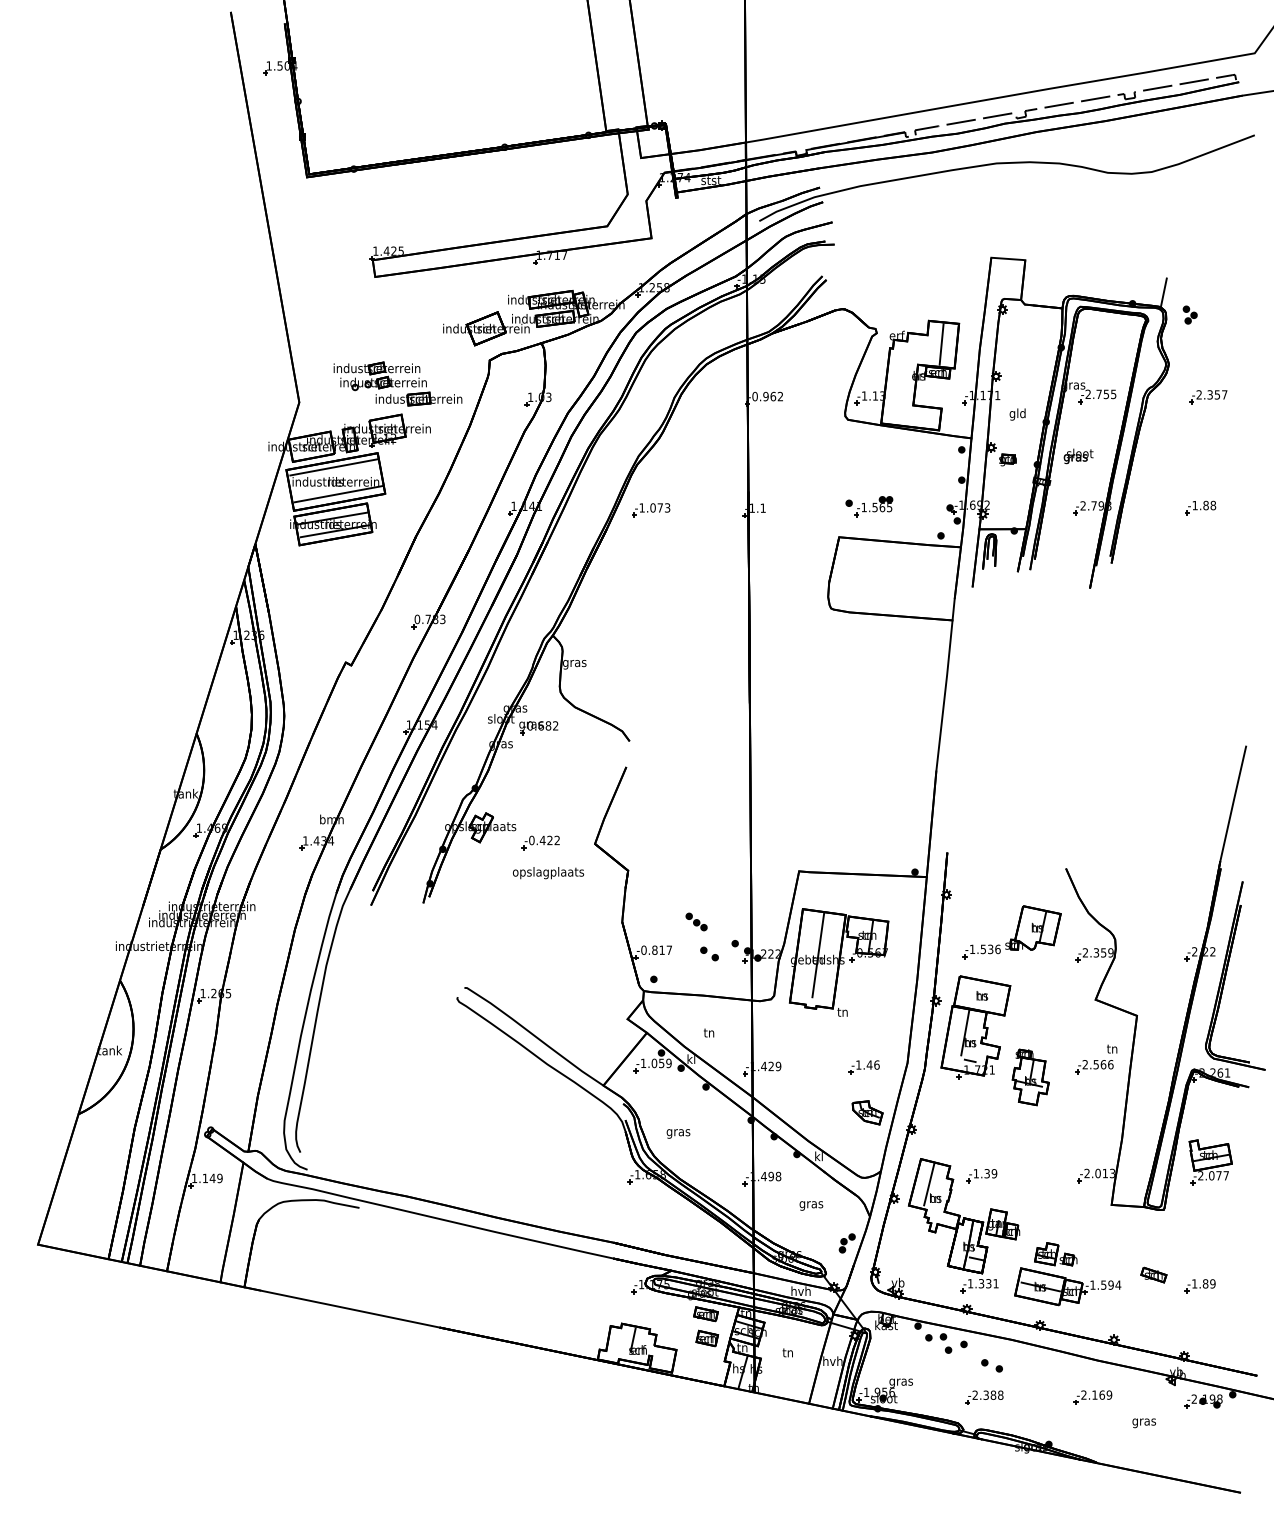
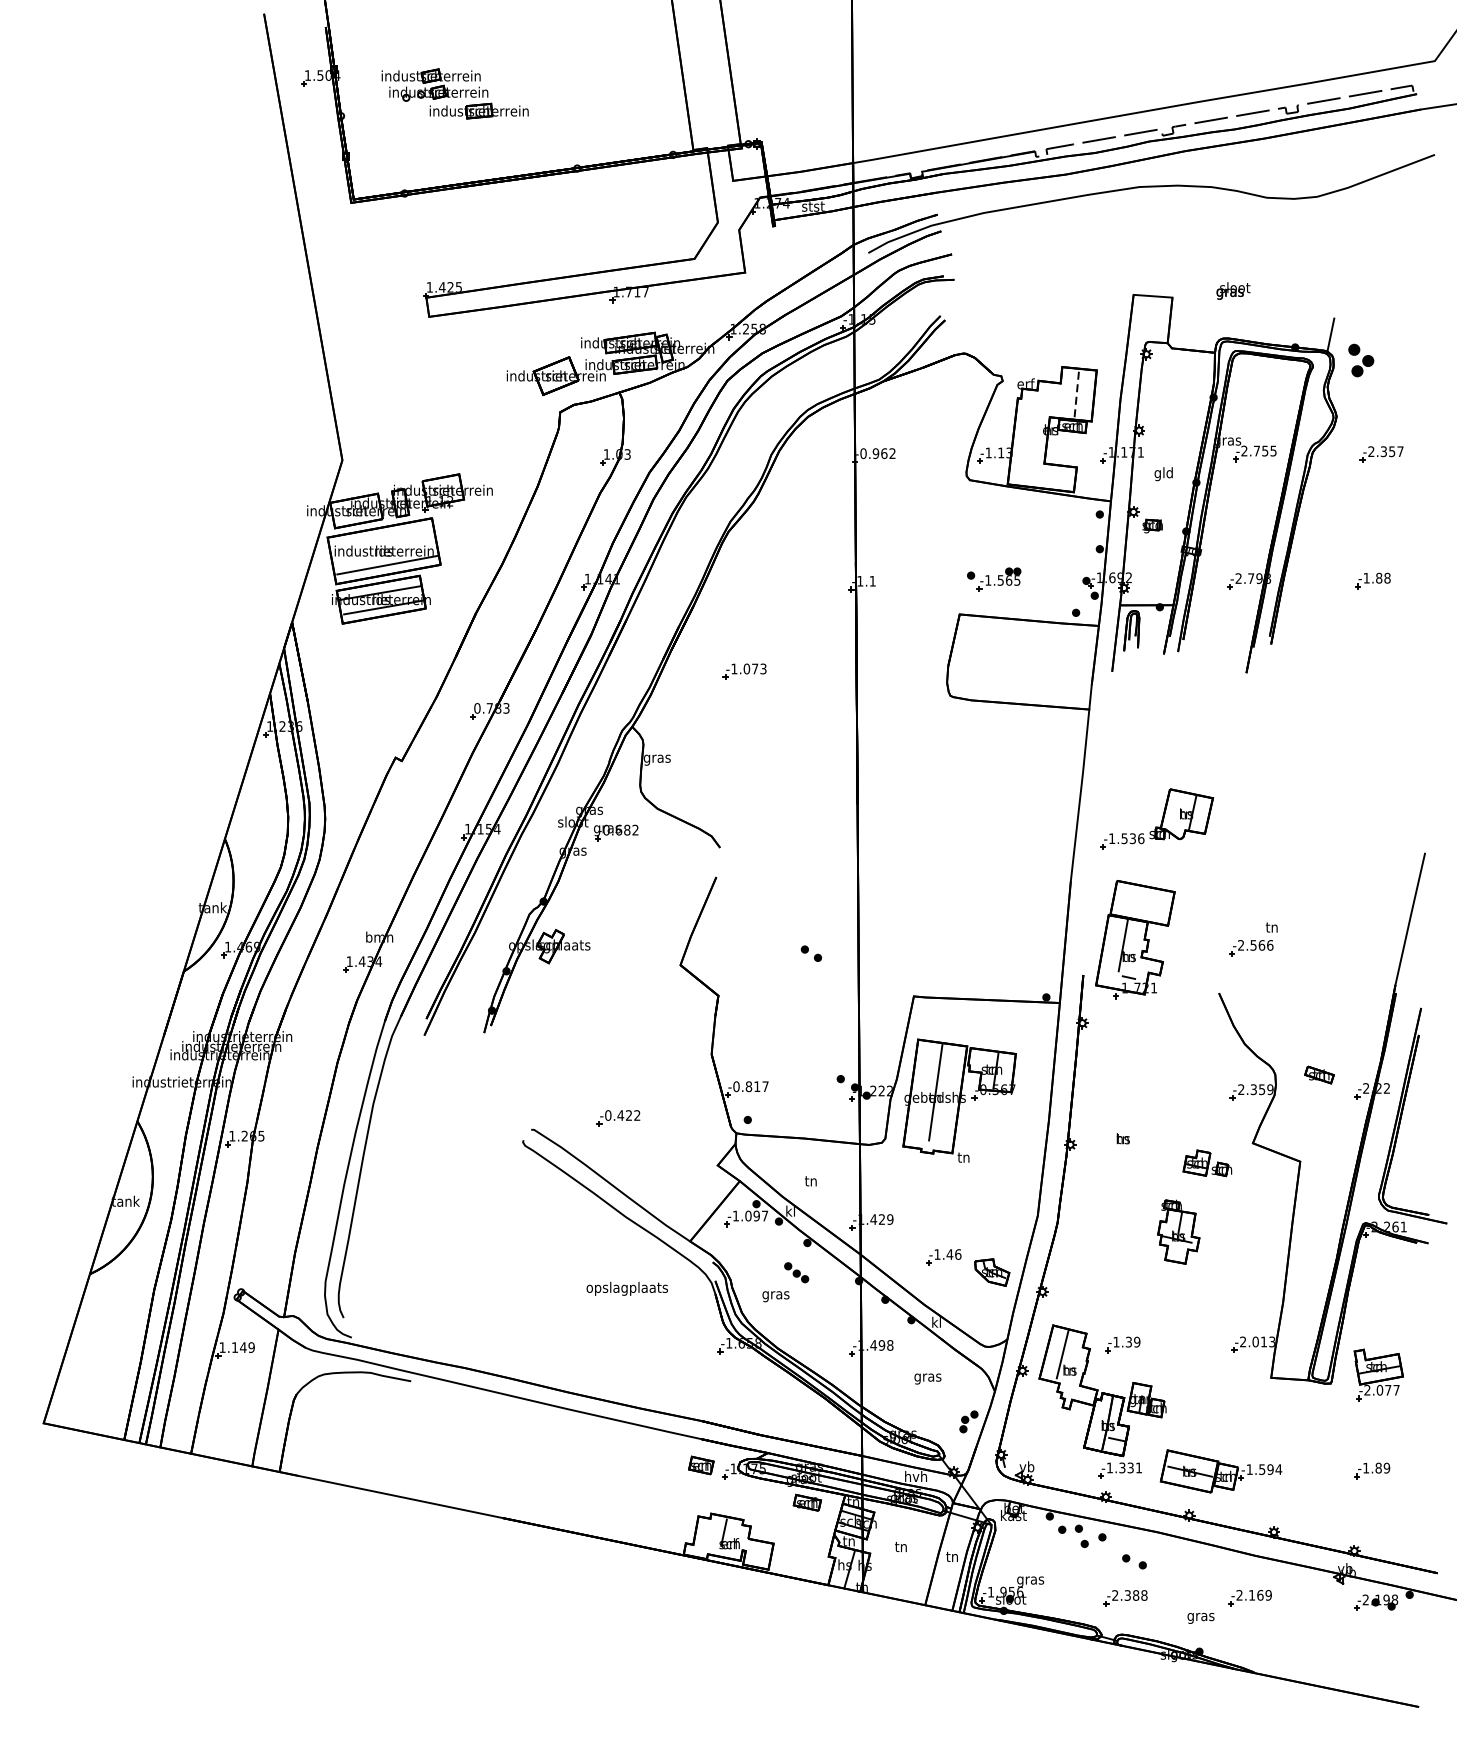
part: (1189, 314) -> (1360, 359), size x1.6
line: (941, 344) -> (1076, 394), solid -> dashed
part: (397, 383) -> (454, 93), moved
text: (1078, 456) -> (1233, 291), moved
line: (333, 467) -> (381, 534), removed
part: (651, 510) -> (745, 671), moved
part: (540, 842) -> (618, 1117), moved
text: (548, 873) -> (627, 1289), moved
part: (696, 921) -> (796, 1272), moved
part: (1011, 932) -> (1156, 819), moved
part: (709, 953) -> (811, 953), moved
part: (975, 1027) -> (1134, 939), moved
part: (1096, 1059) -> (1253, 939), moved
text: (664, 1063) -> (759, 1216), -1.059 -> -1.097
part: (863, 1067) -> (942, 1257), moved
part: (1210, 1162) -> (1378, 1375), moved
part: (1055, 1254) -> (1207, 1163), moved
part: (1153, 1274) -> (1319, 1074), moved
part: (707, 1338) -> (701, 1465), moved
text: (832, 1360) -> (952, 1555), hvh -> tn
text: (1143, 1423) -> (1200, 1618), moved

